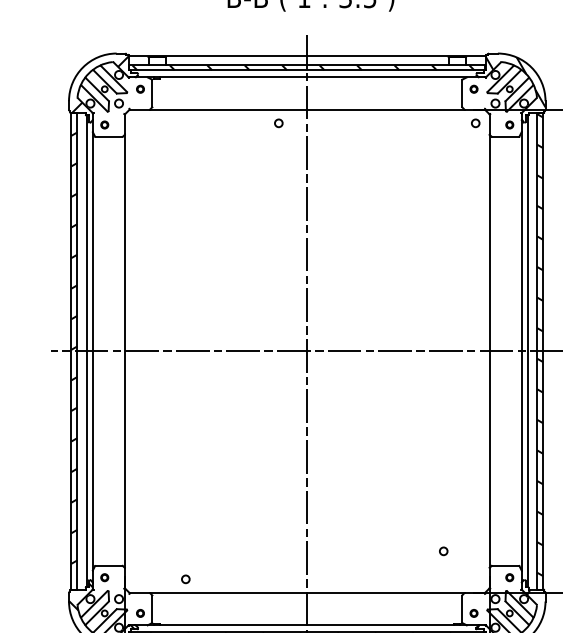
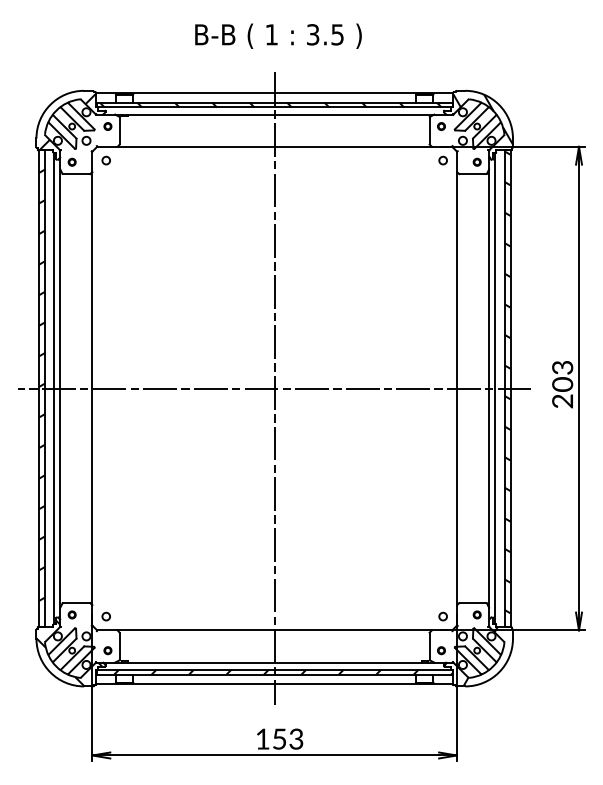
circle: (278, 123) -> (105, 160), moved
circle: (443, 551) -> (442, 616), moved
circle: (185, 579) -> (105, 616), moved

